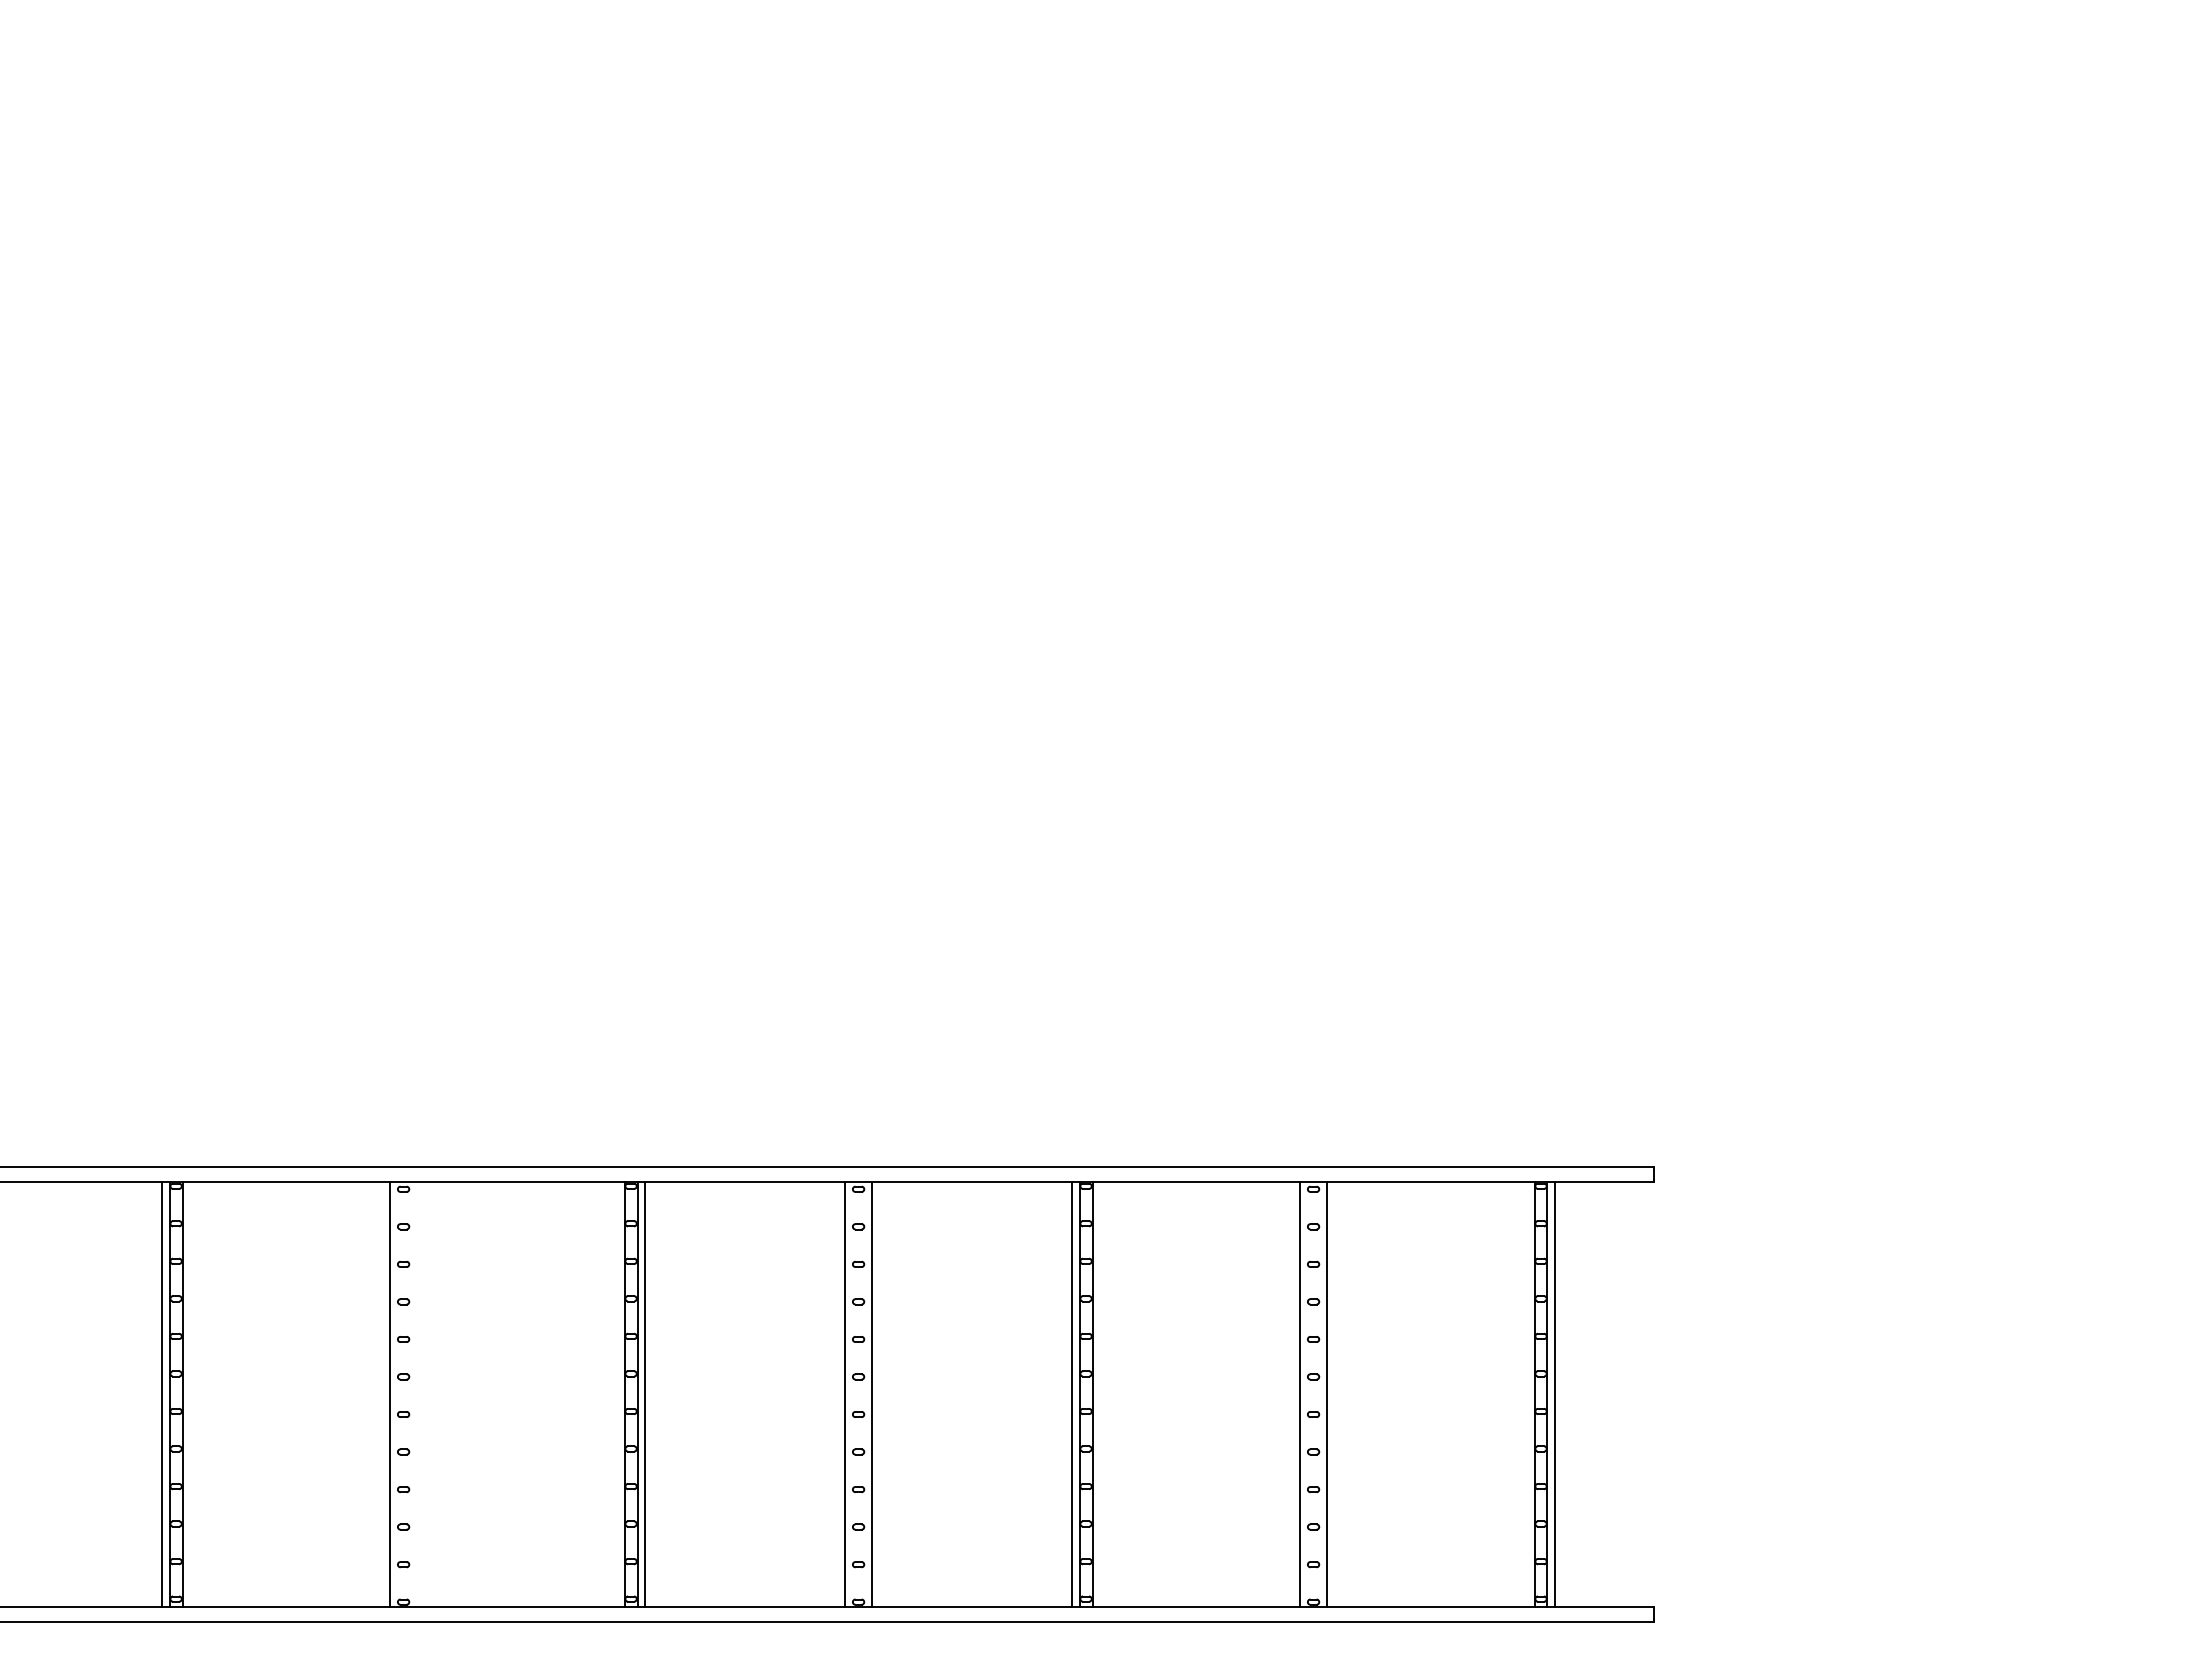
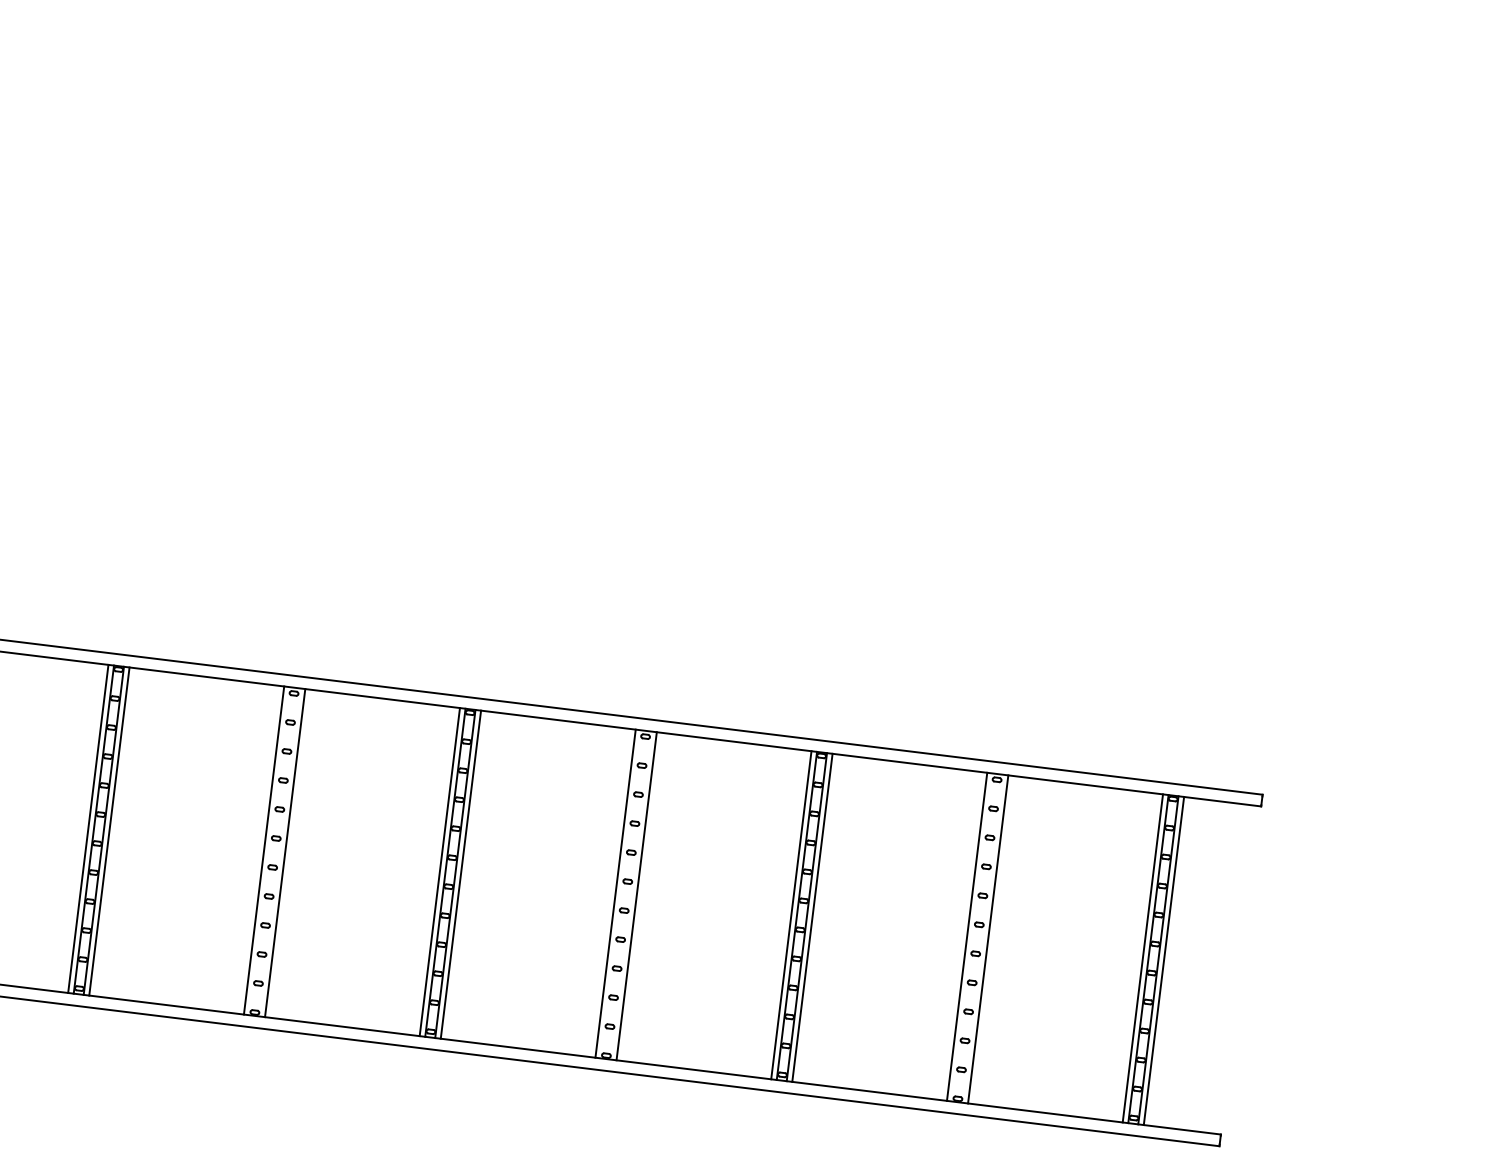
line: (189, 1393) -> (109, 830), added
line: (417, 1393) -> (285, 852), added
line: (617, 1393) -> (439, 871), added
line: (1099, 1393) -> (812, 917), added
line: (1527, 1393) -> (1143, 957), added

